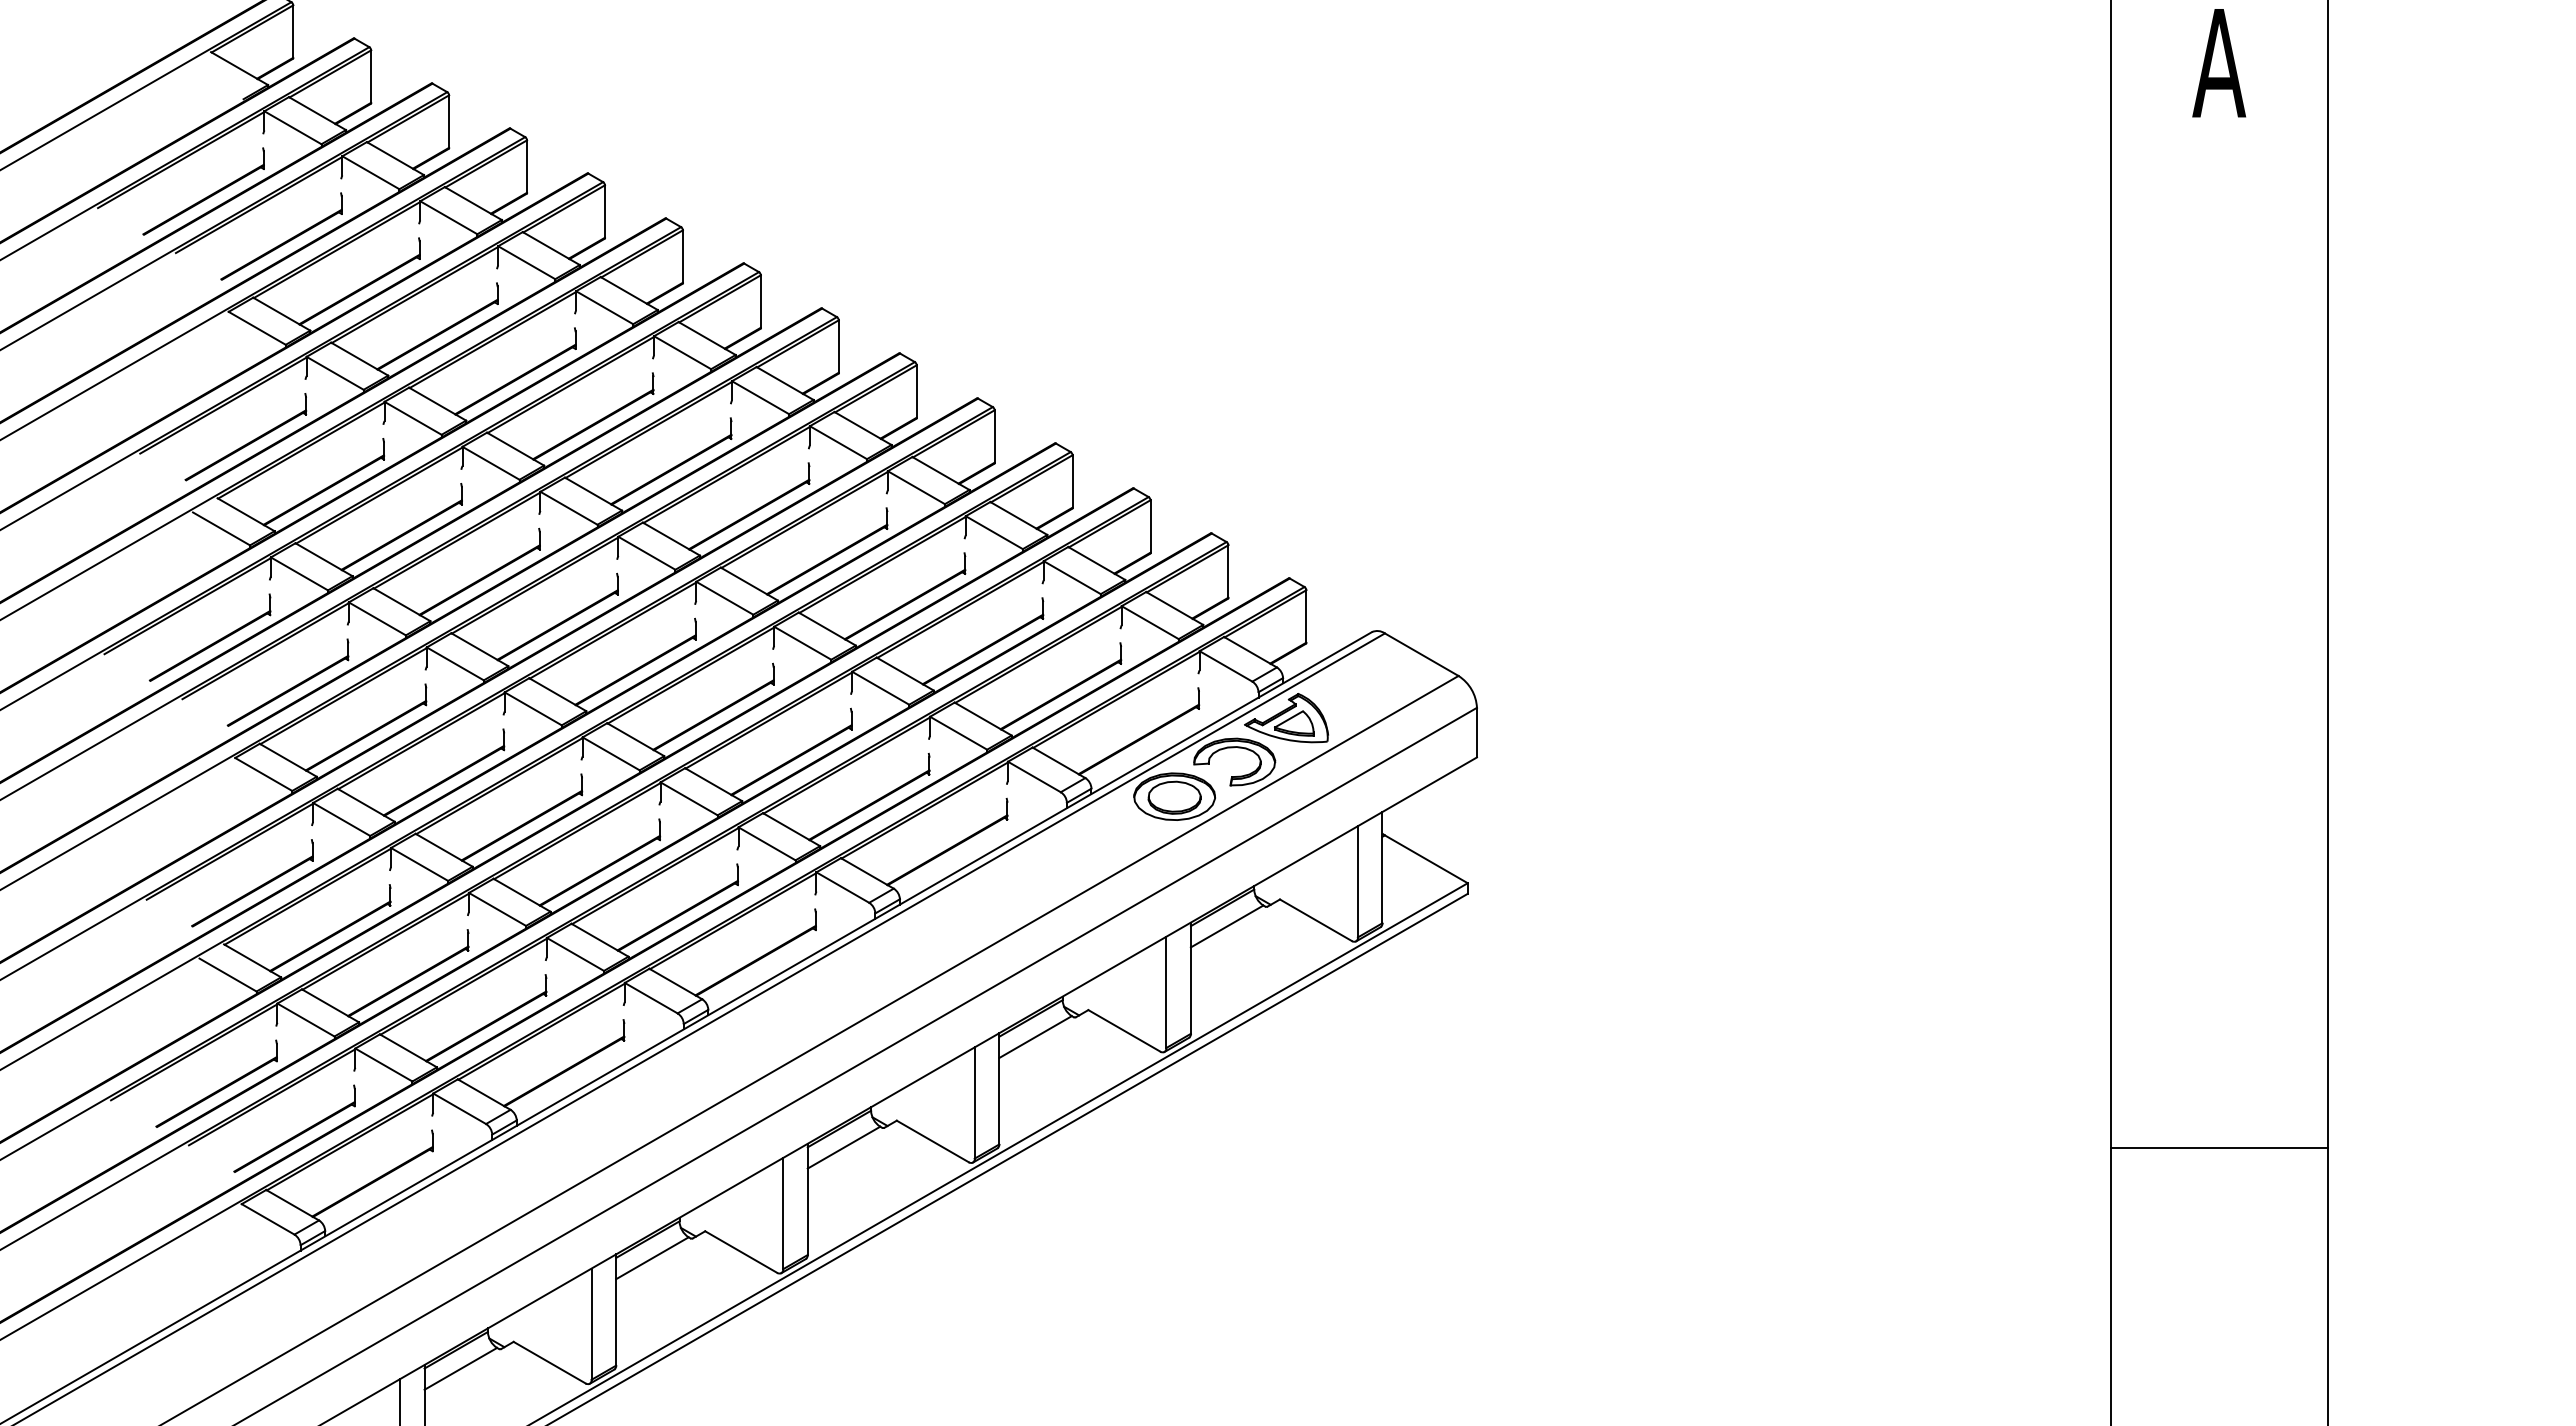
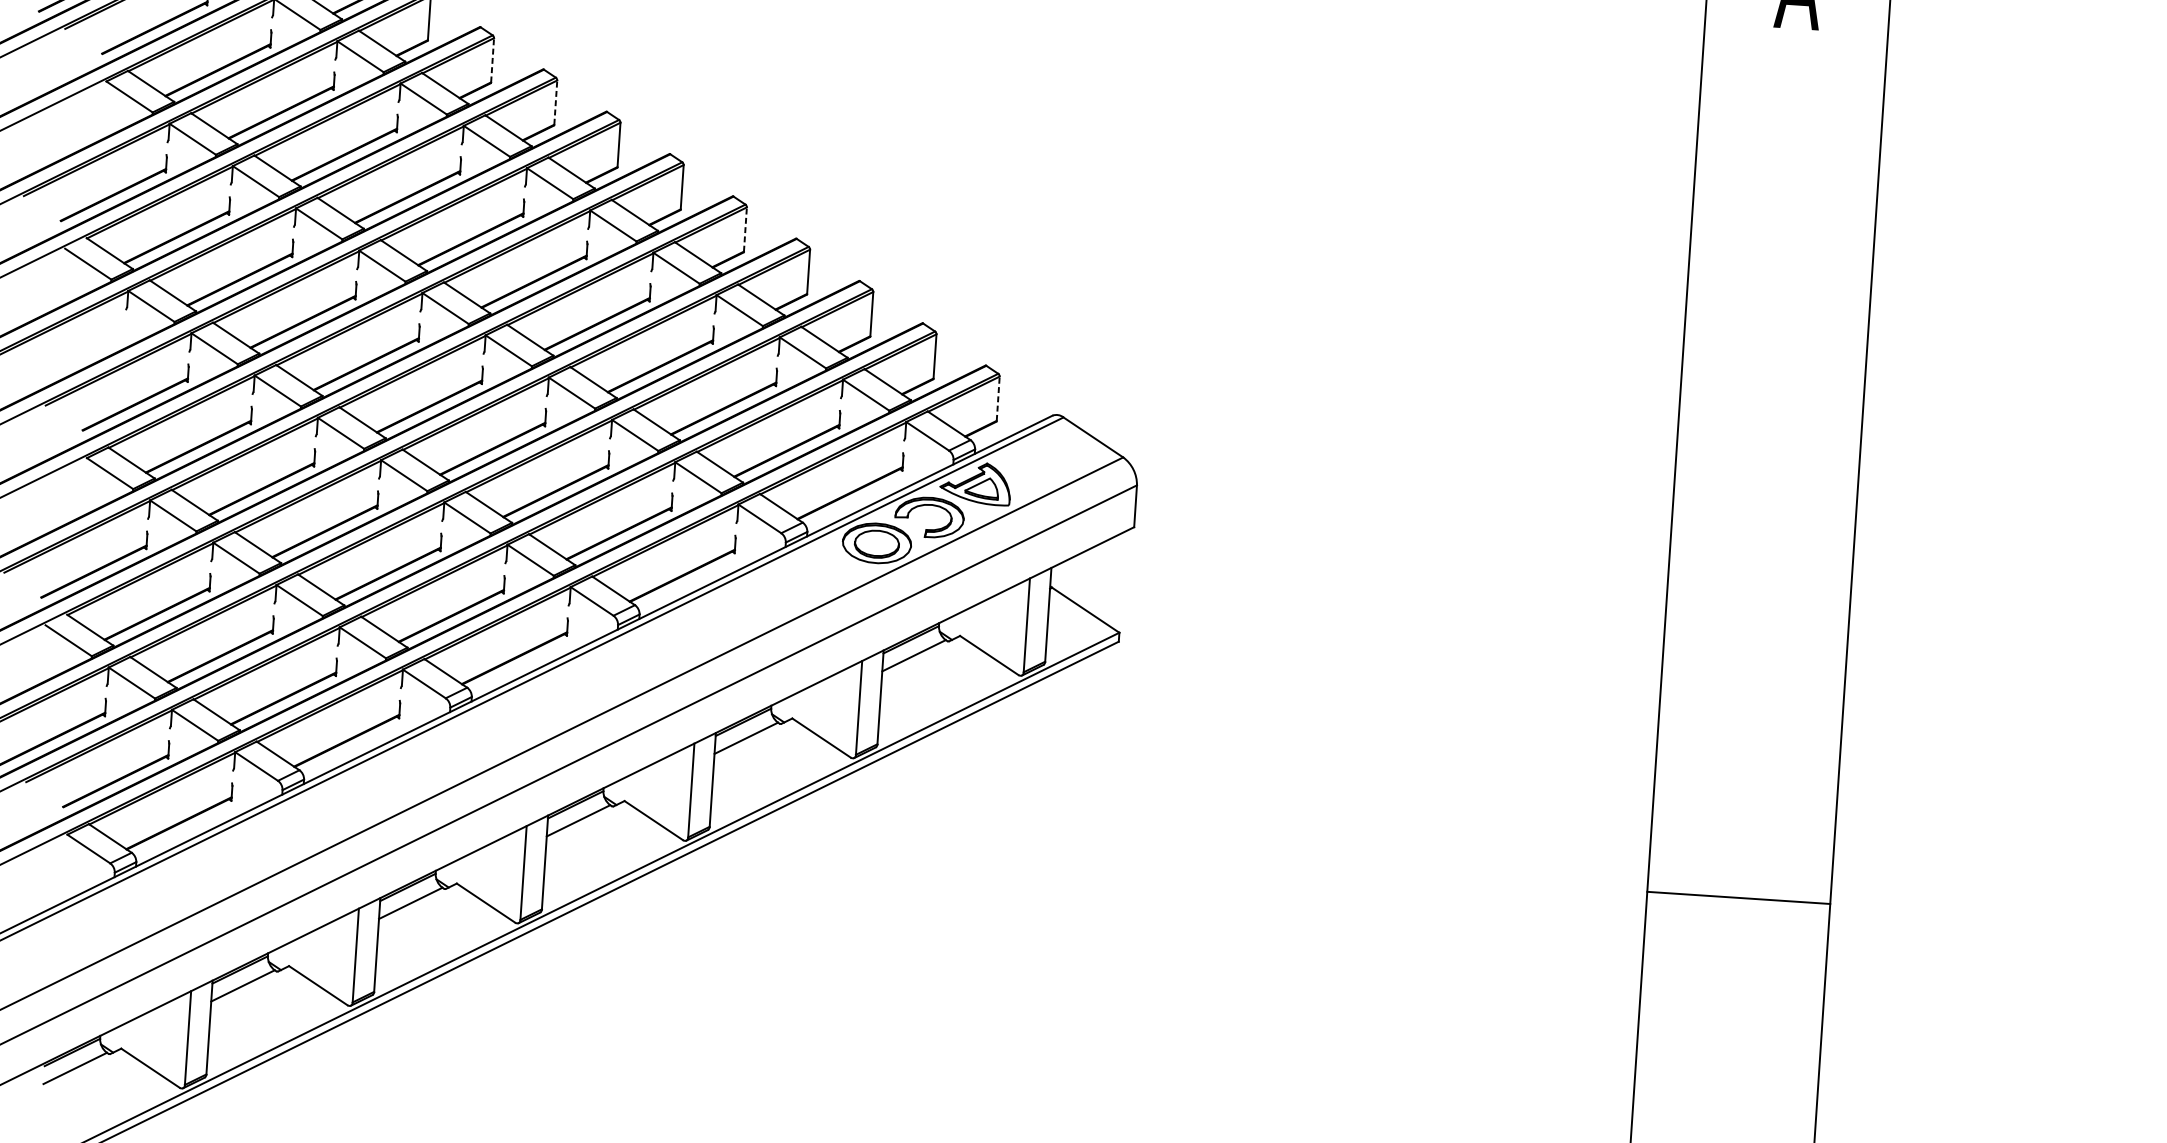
line: (682, 256) -> (492, 60), solid -> dashed
line: (760, 301) -> (555, 102), solid -> dashed
line: (994, 436) -> (745, 229), solid -> dashed
line: (1306, 615) -> (998, 397), solid -> dashed
part: (211, 643) -> (73, 360), removed

